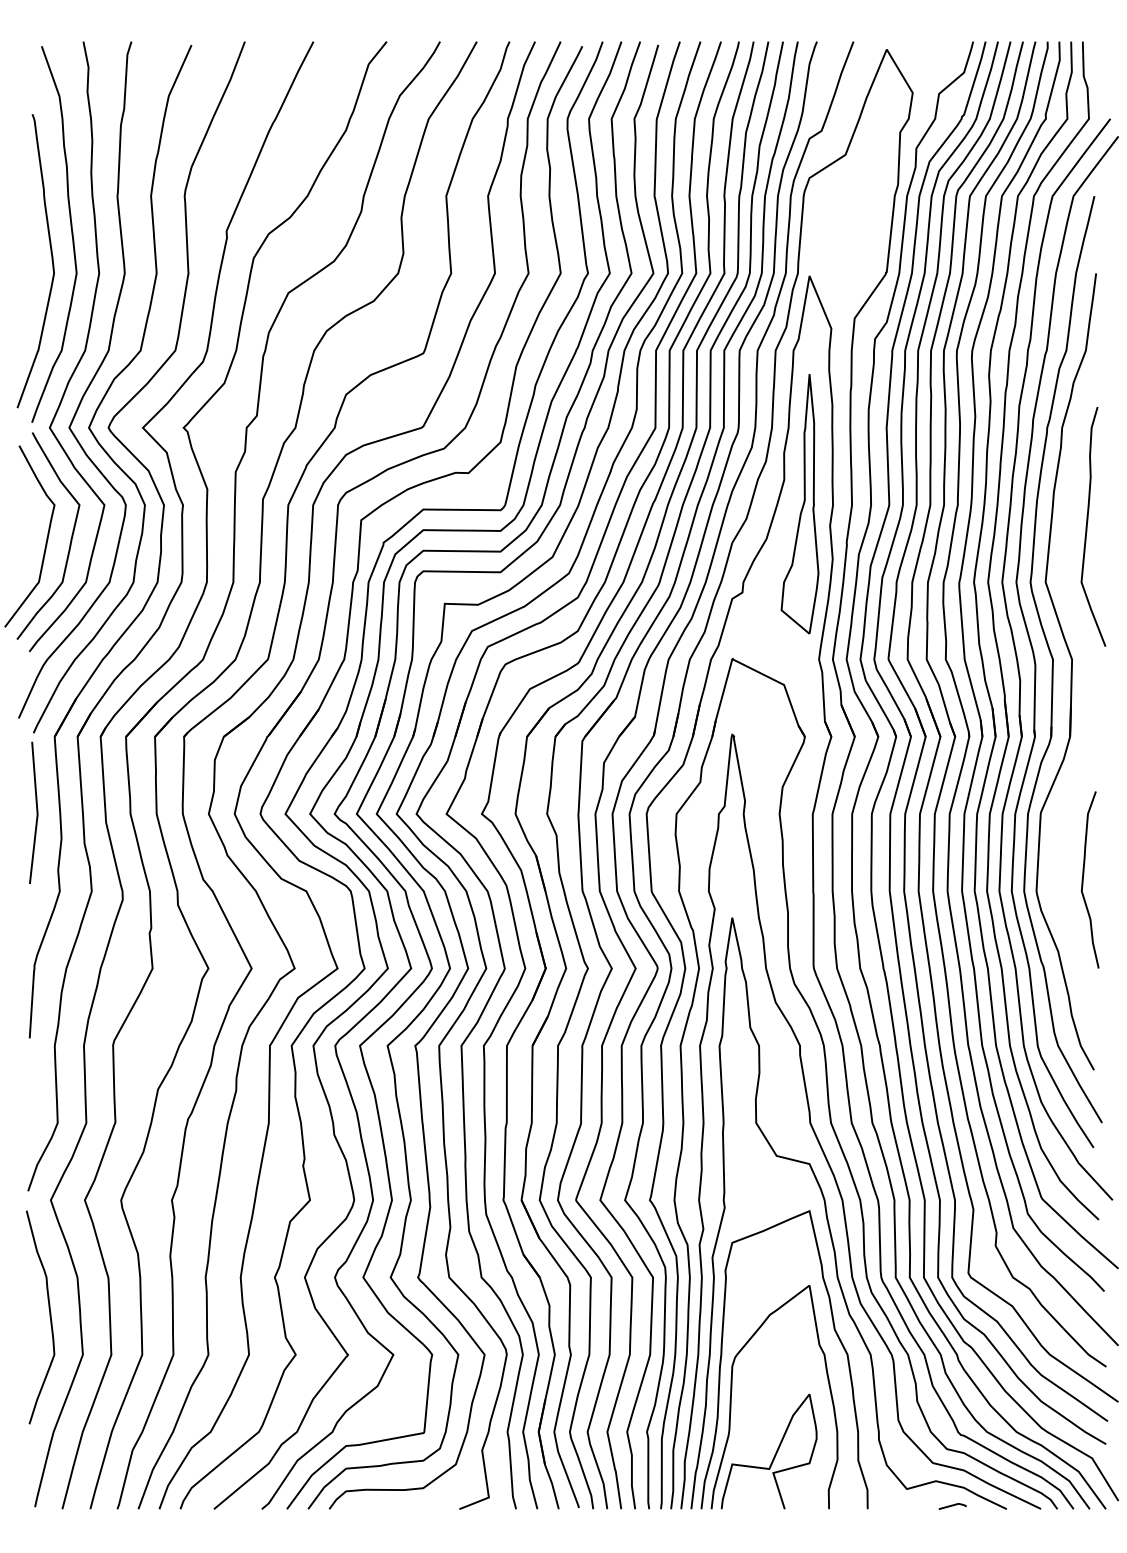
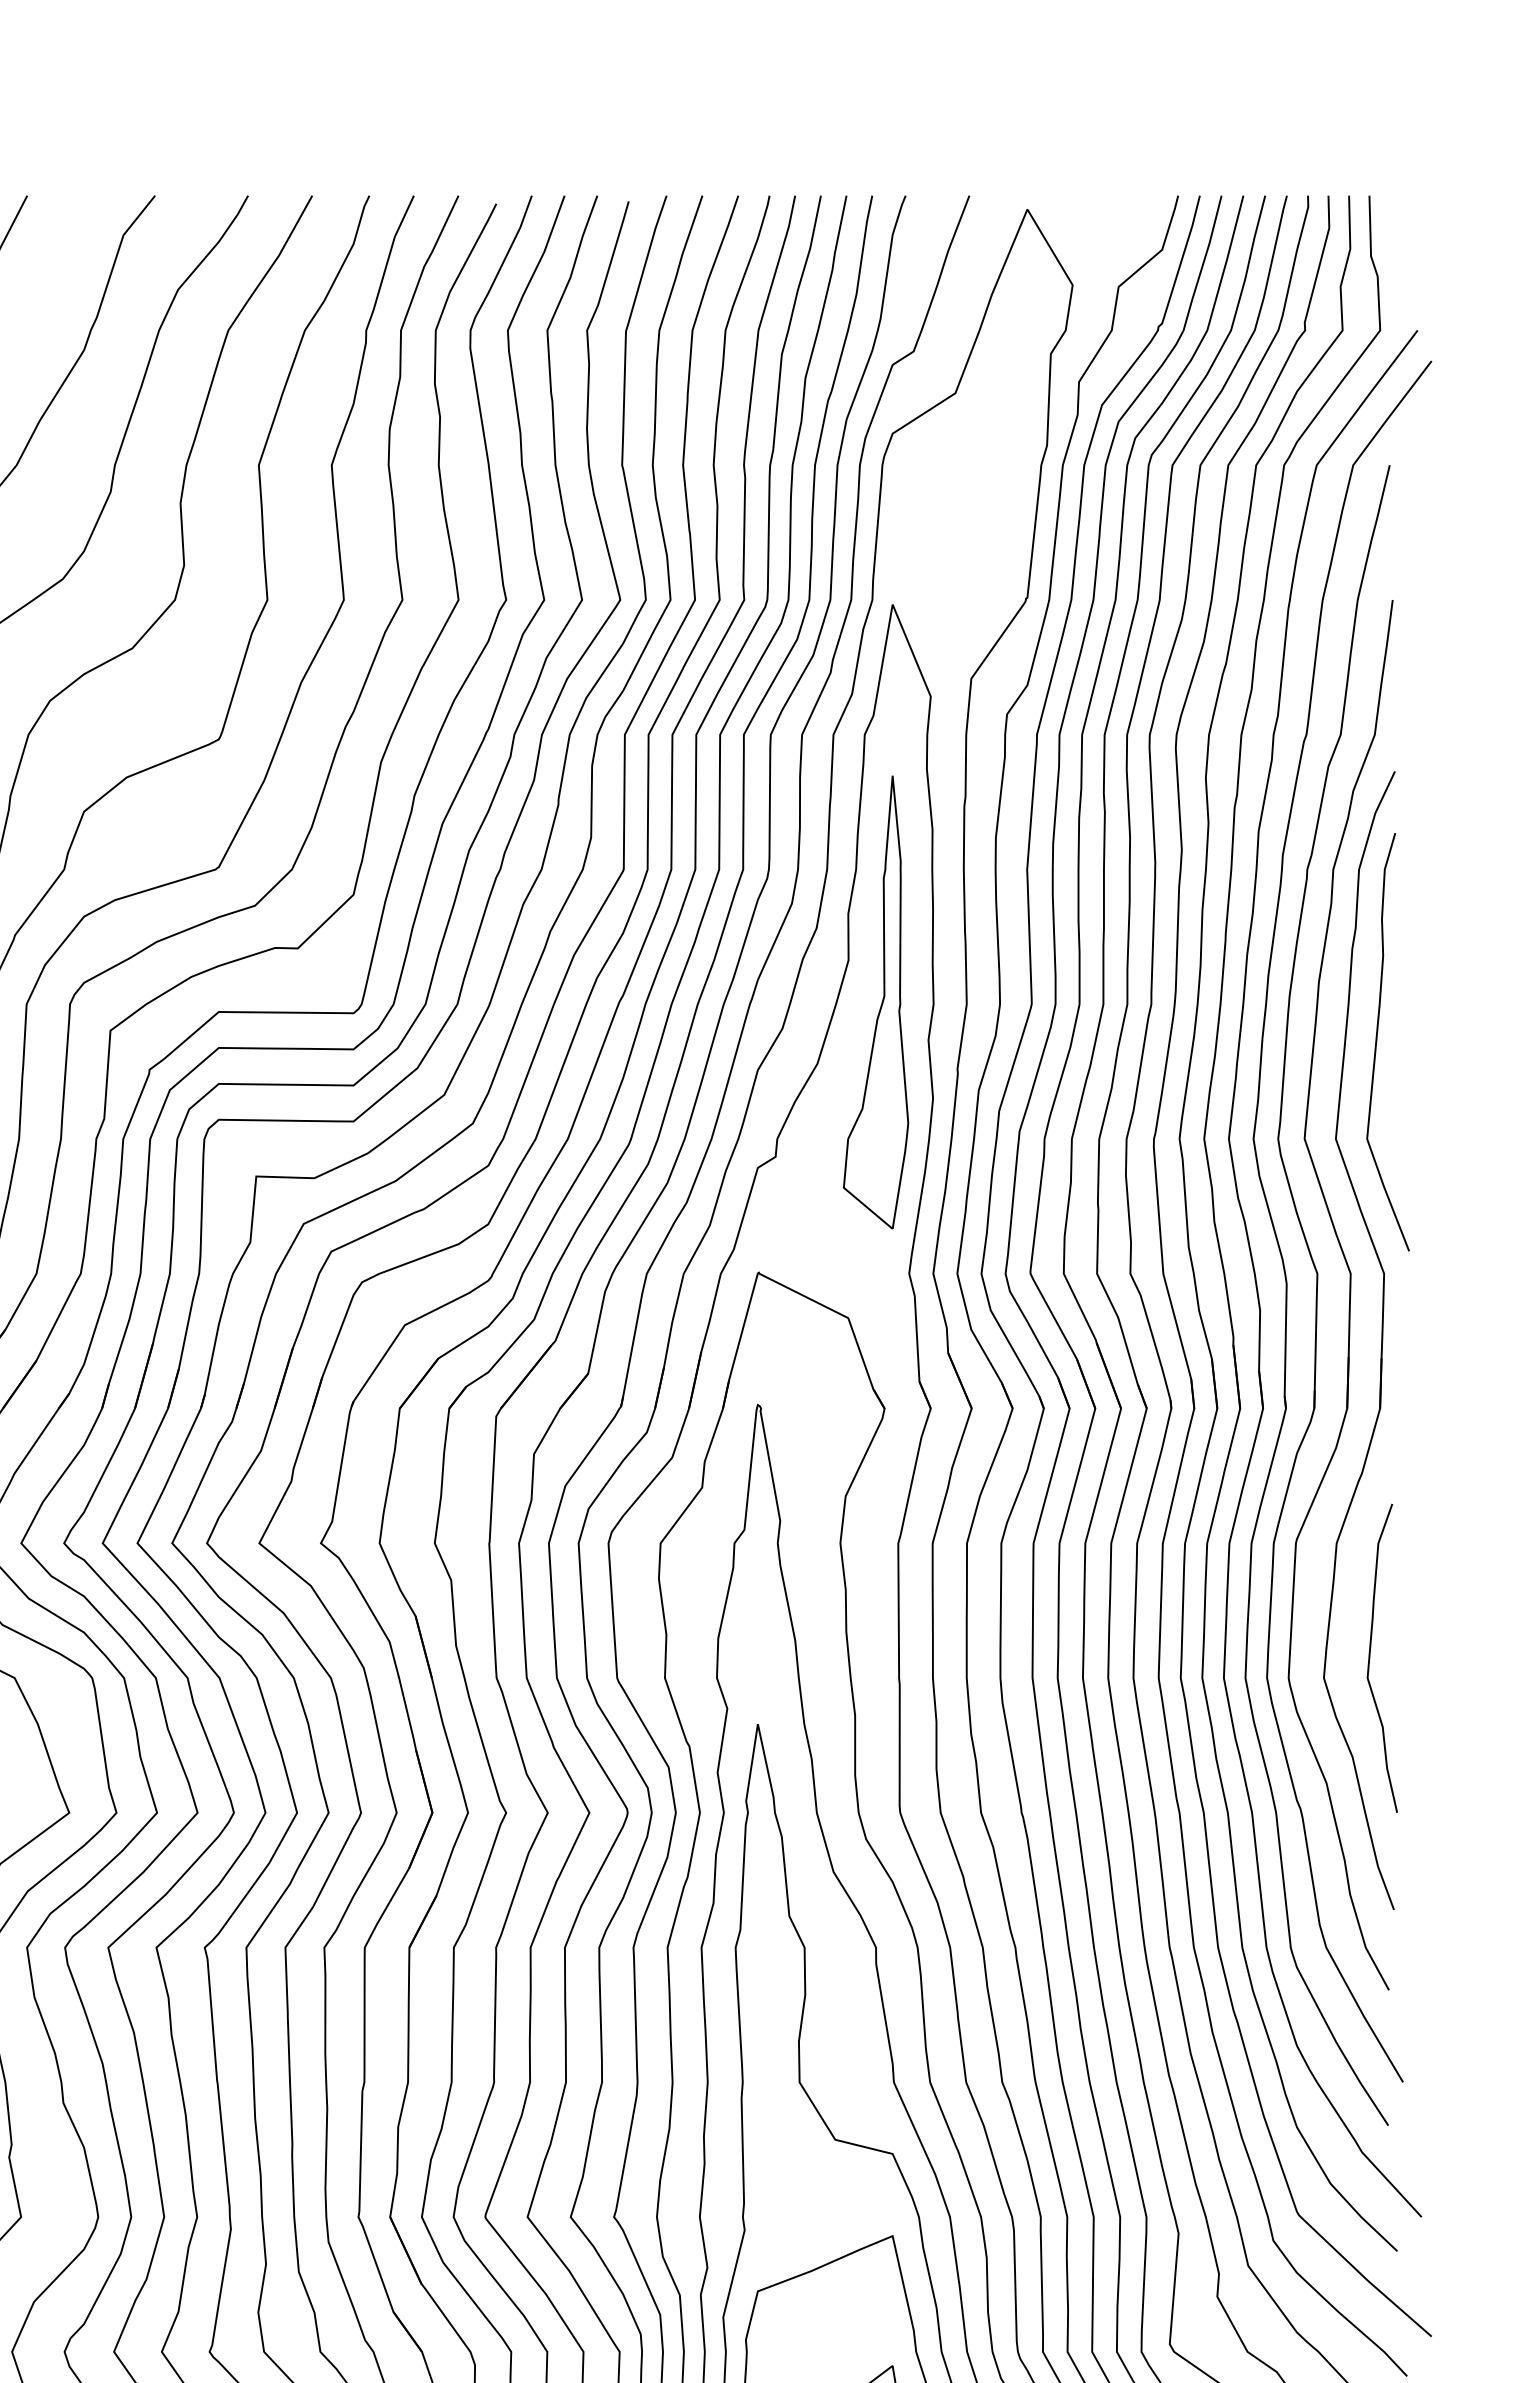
part: (1089, 697) -> (1381, 1339), added

